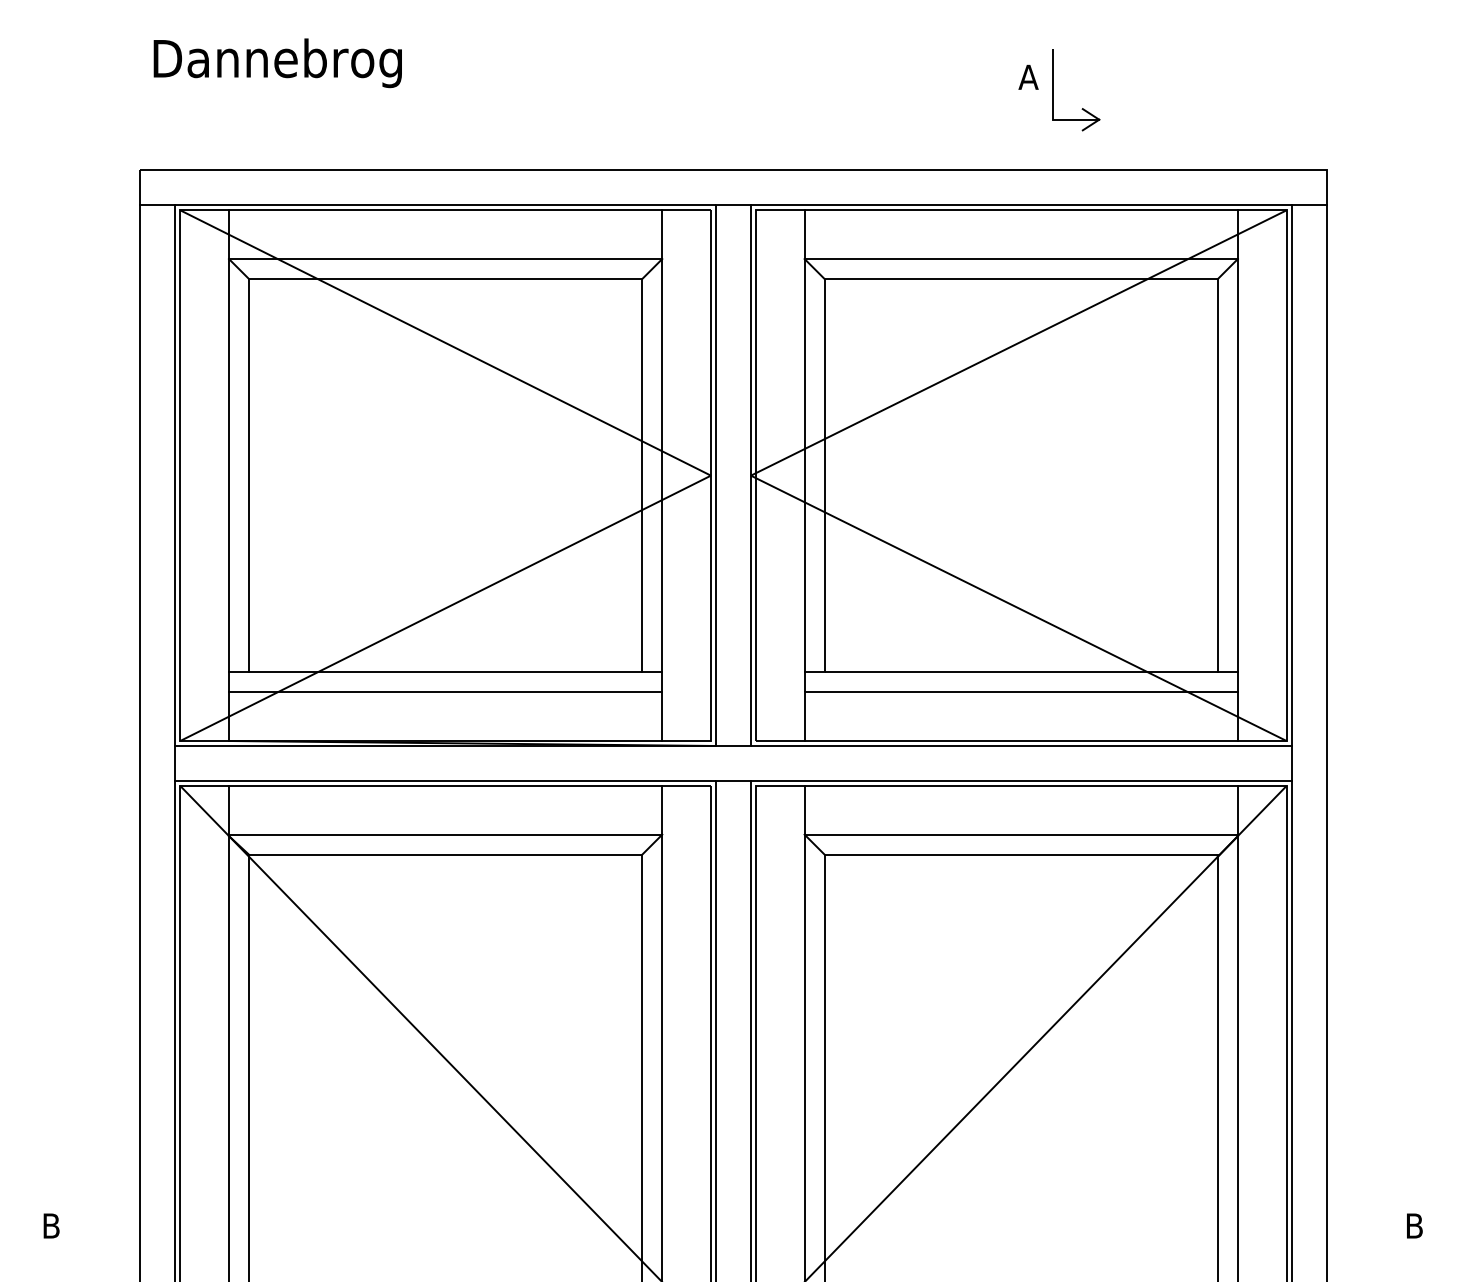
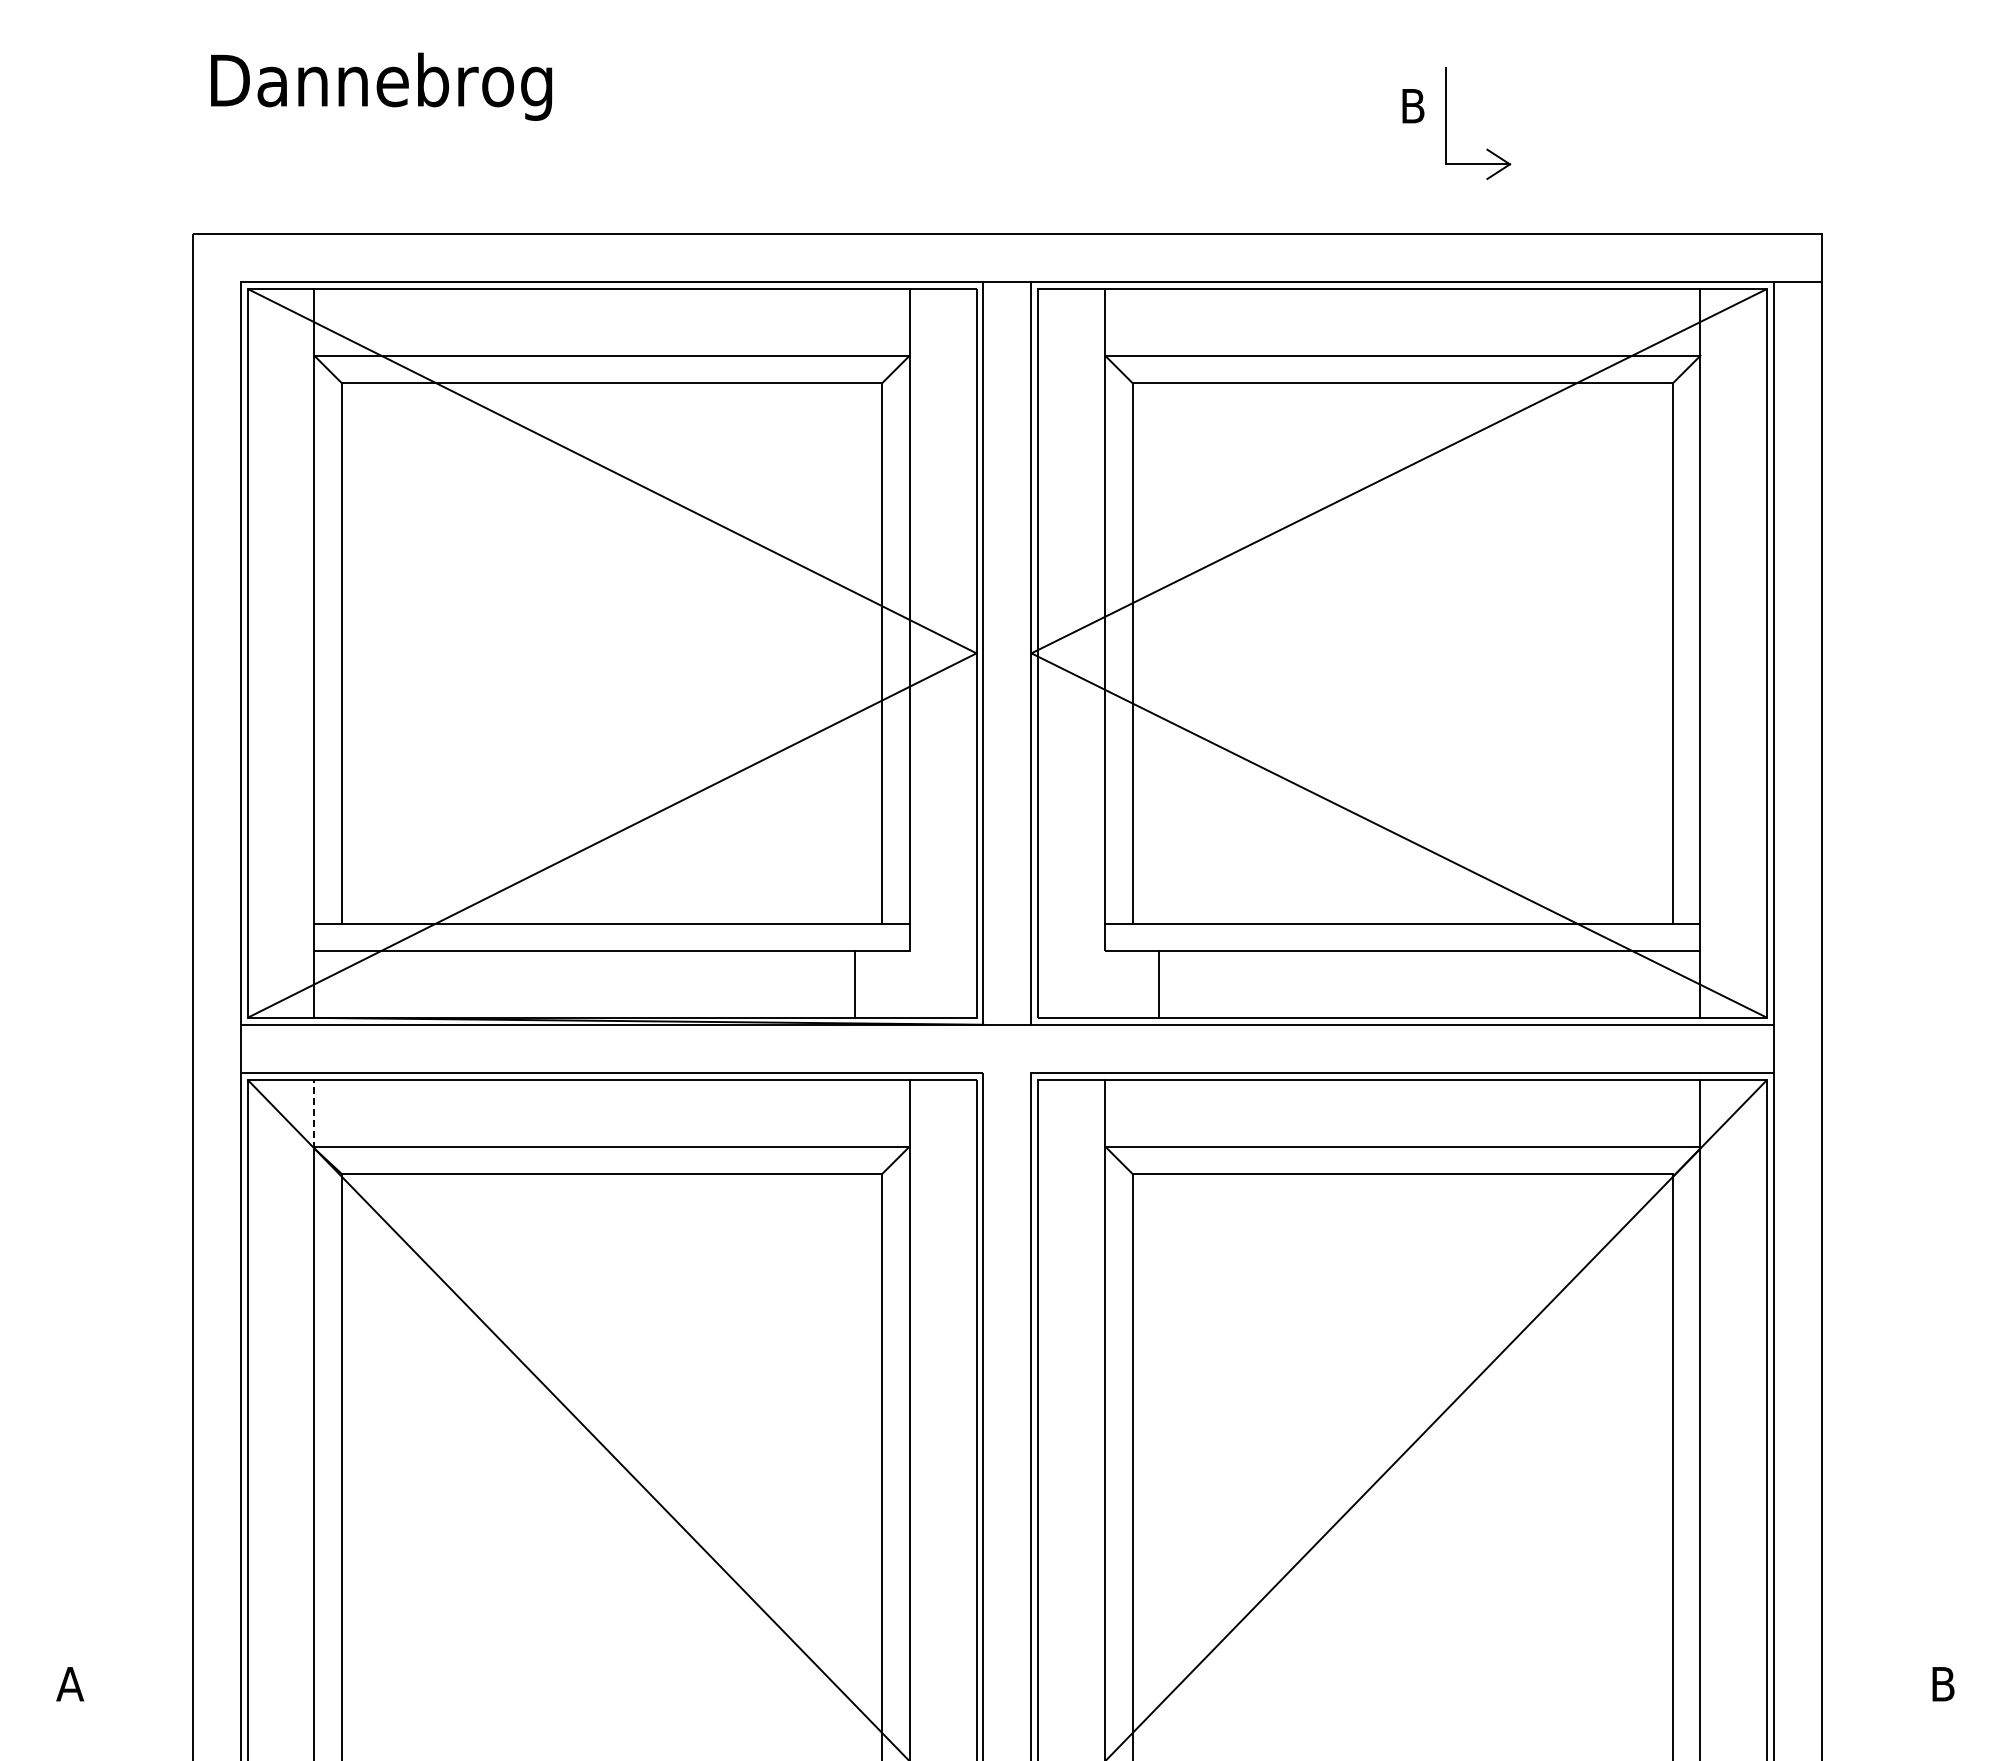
text: (1028, 77) -> (1412, 106), A -> B
line: (157, 204) -> (216, 281), removed
line: (662, 715) -> (854, 983), moved
line: (804, 715) -> (1159, 983), moved
line: (733, 780) -> (1007, 1072), removed
line: (229, 810) -> (314, 1113), solid -> dashed
text: (51, 1226) -> (70, 1684), B -> A

